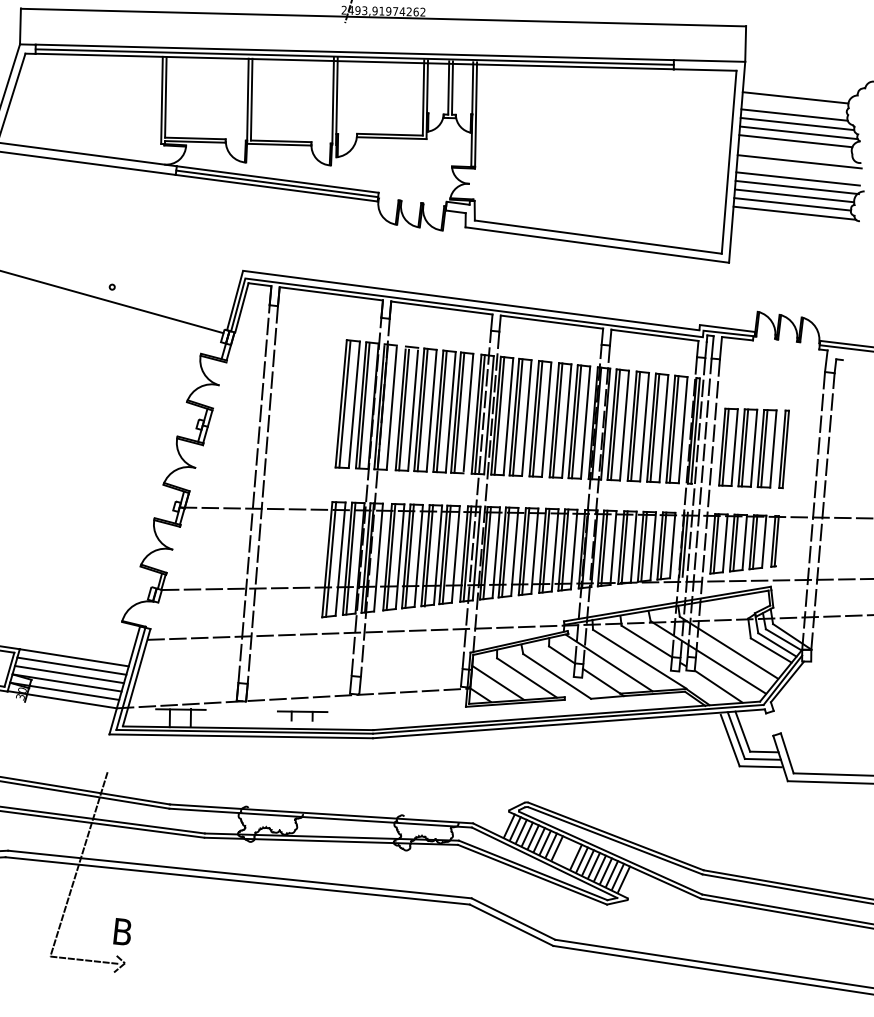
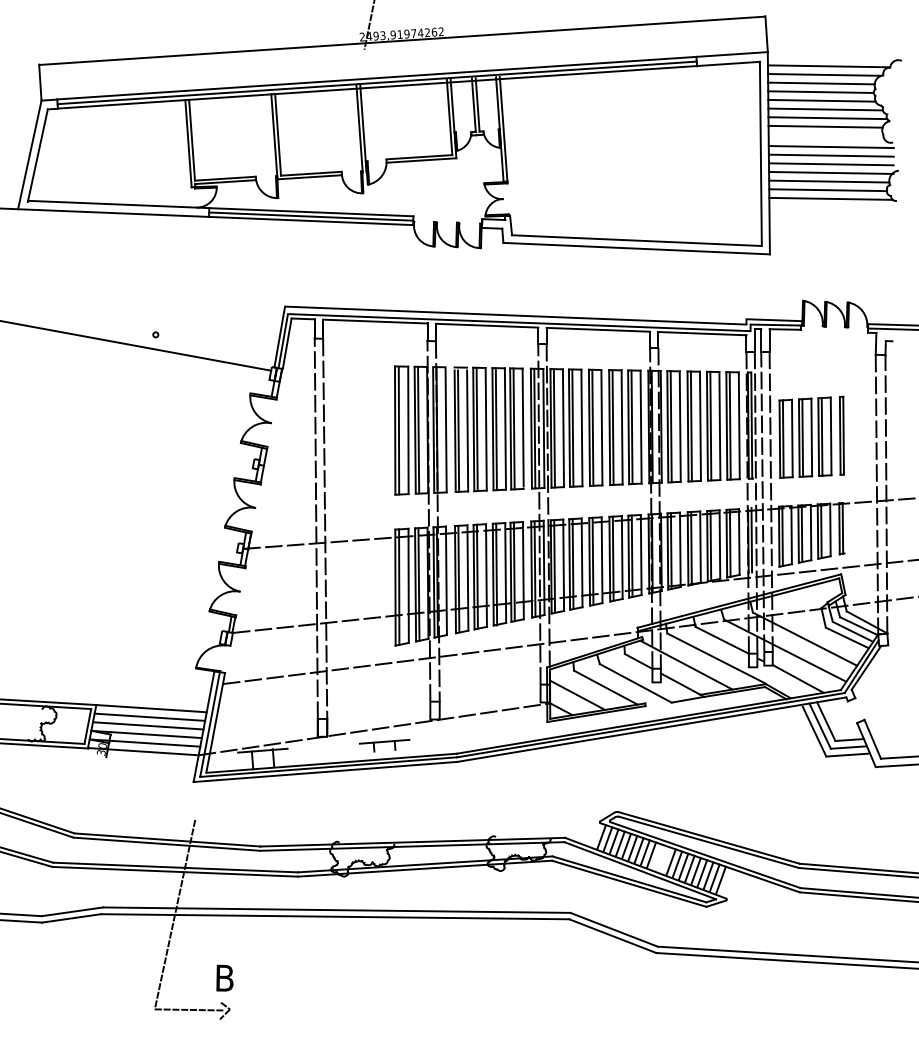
line: (804, 81) -> (828, 66), added
line: (799, 89) -> (824, 74), added
line: (793, 105) -> (820, 91), added
line: (798, 170) -> (830, 155), added

